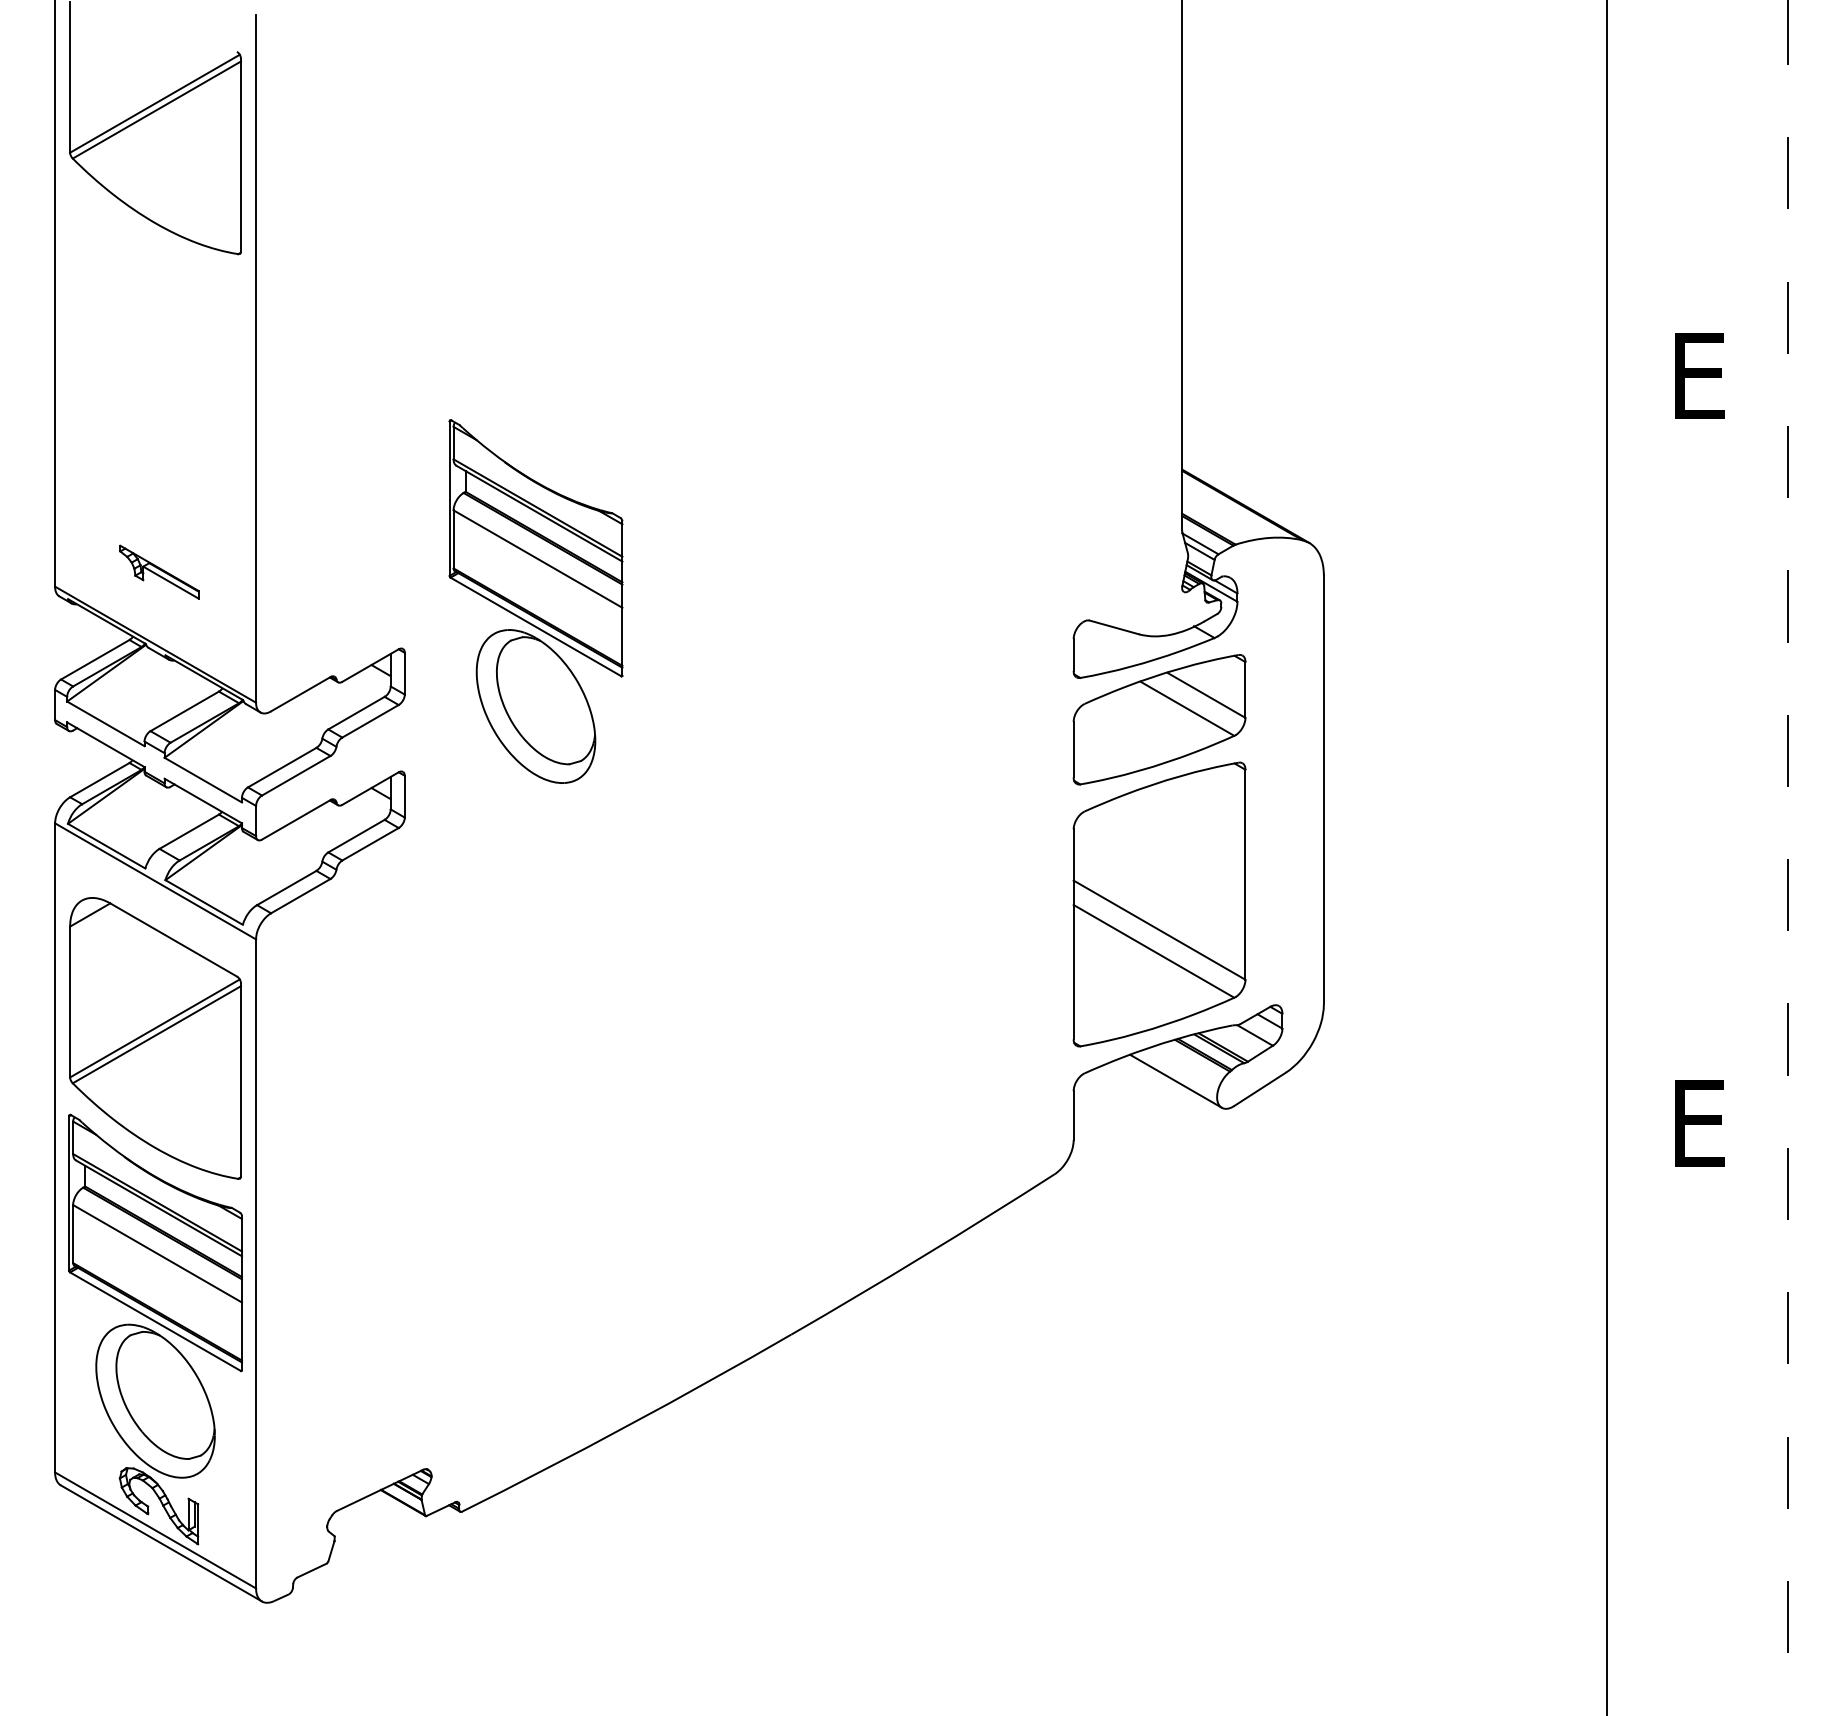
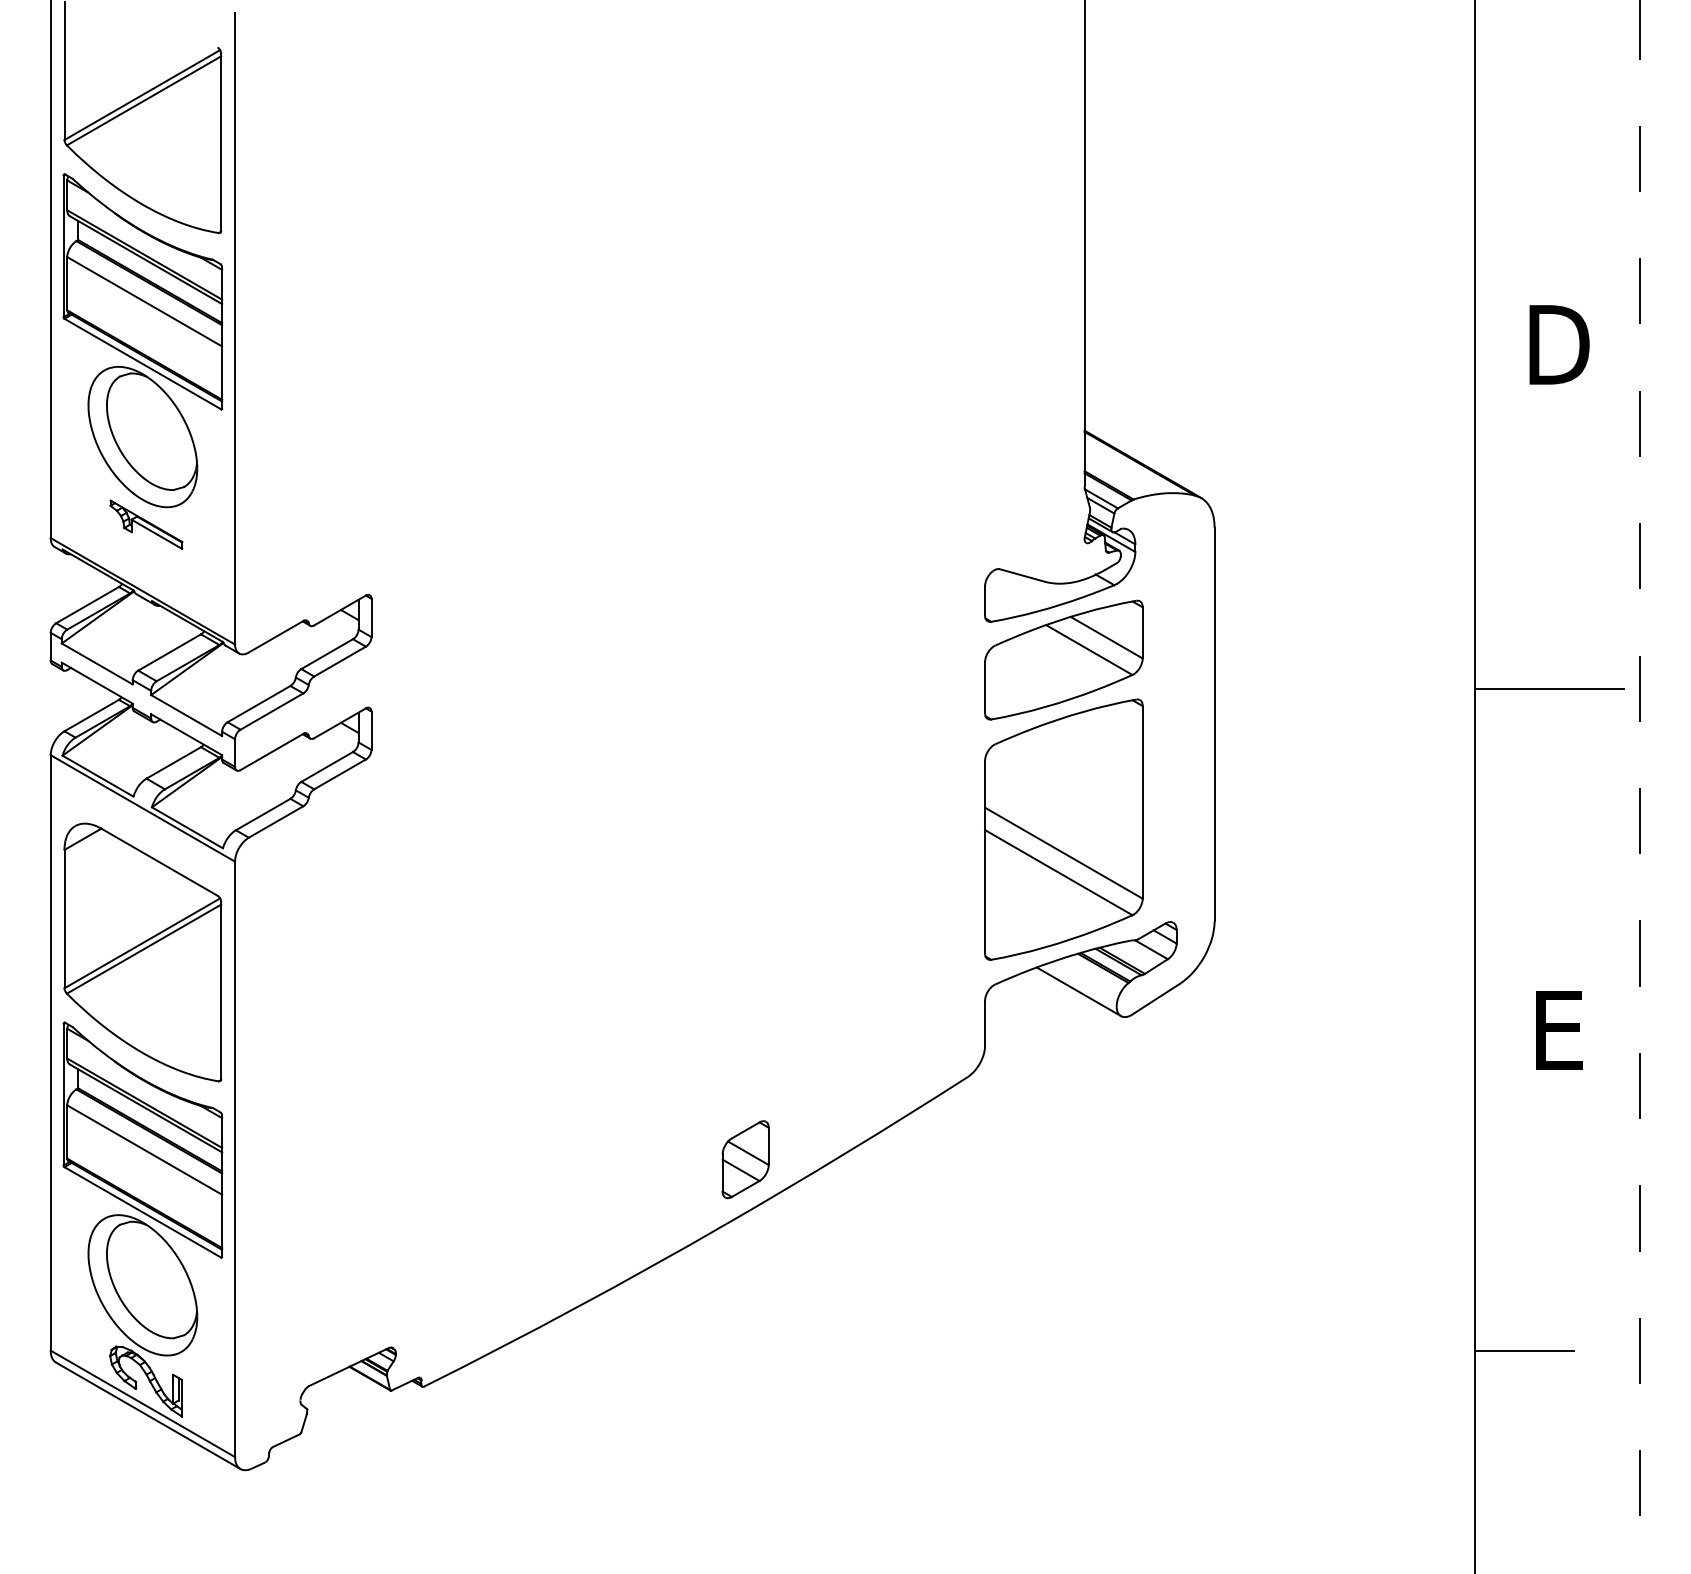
text: (1699, 375) -> (1559, 344), E -> D
part: (535, 601) -> (142, 340), moved
line: (1687, 750) -> (1548, 688), added
part: (812, 1264) -> (745, 1159), added
line: (1661, 1472) -> (1524, 1350), added

